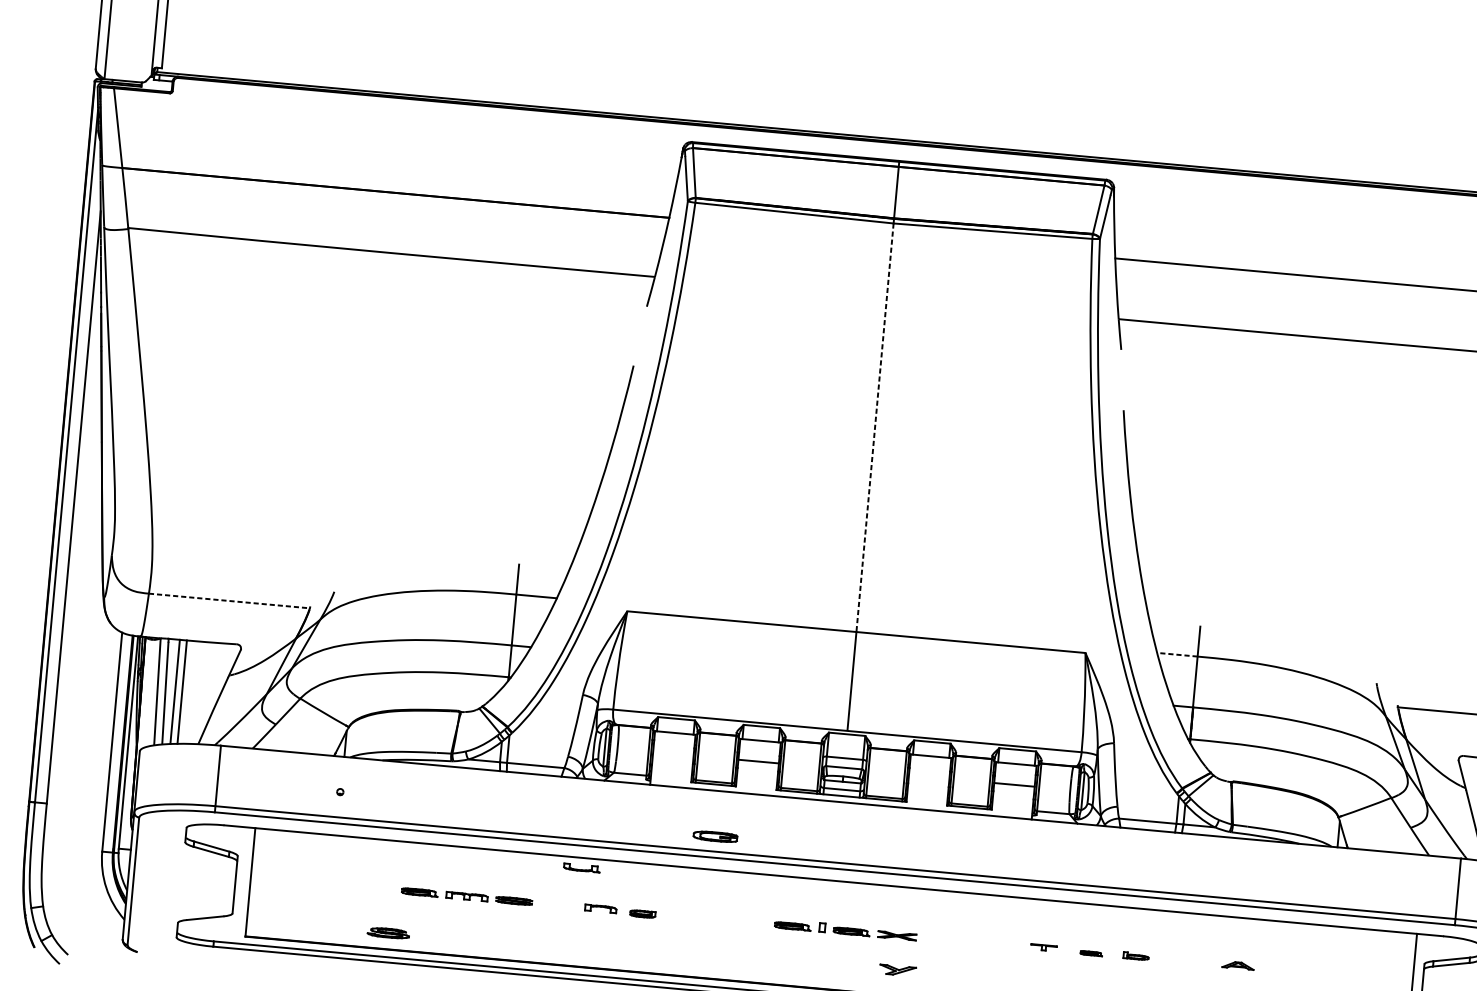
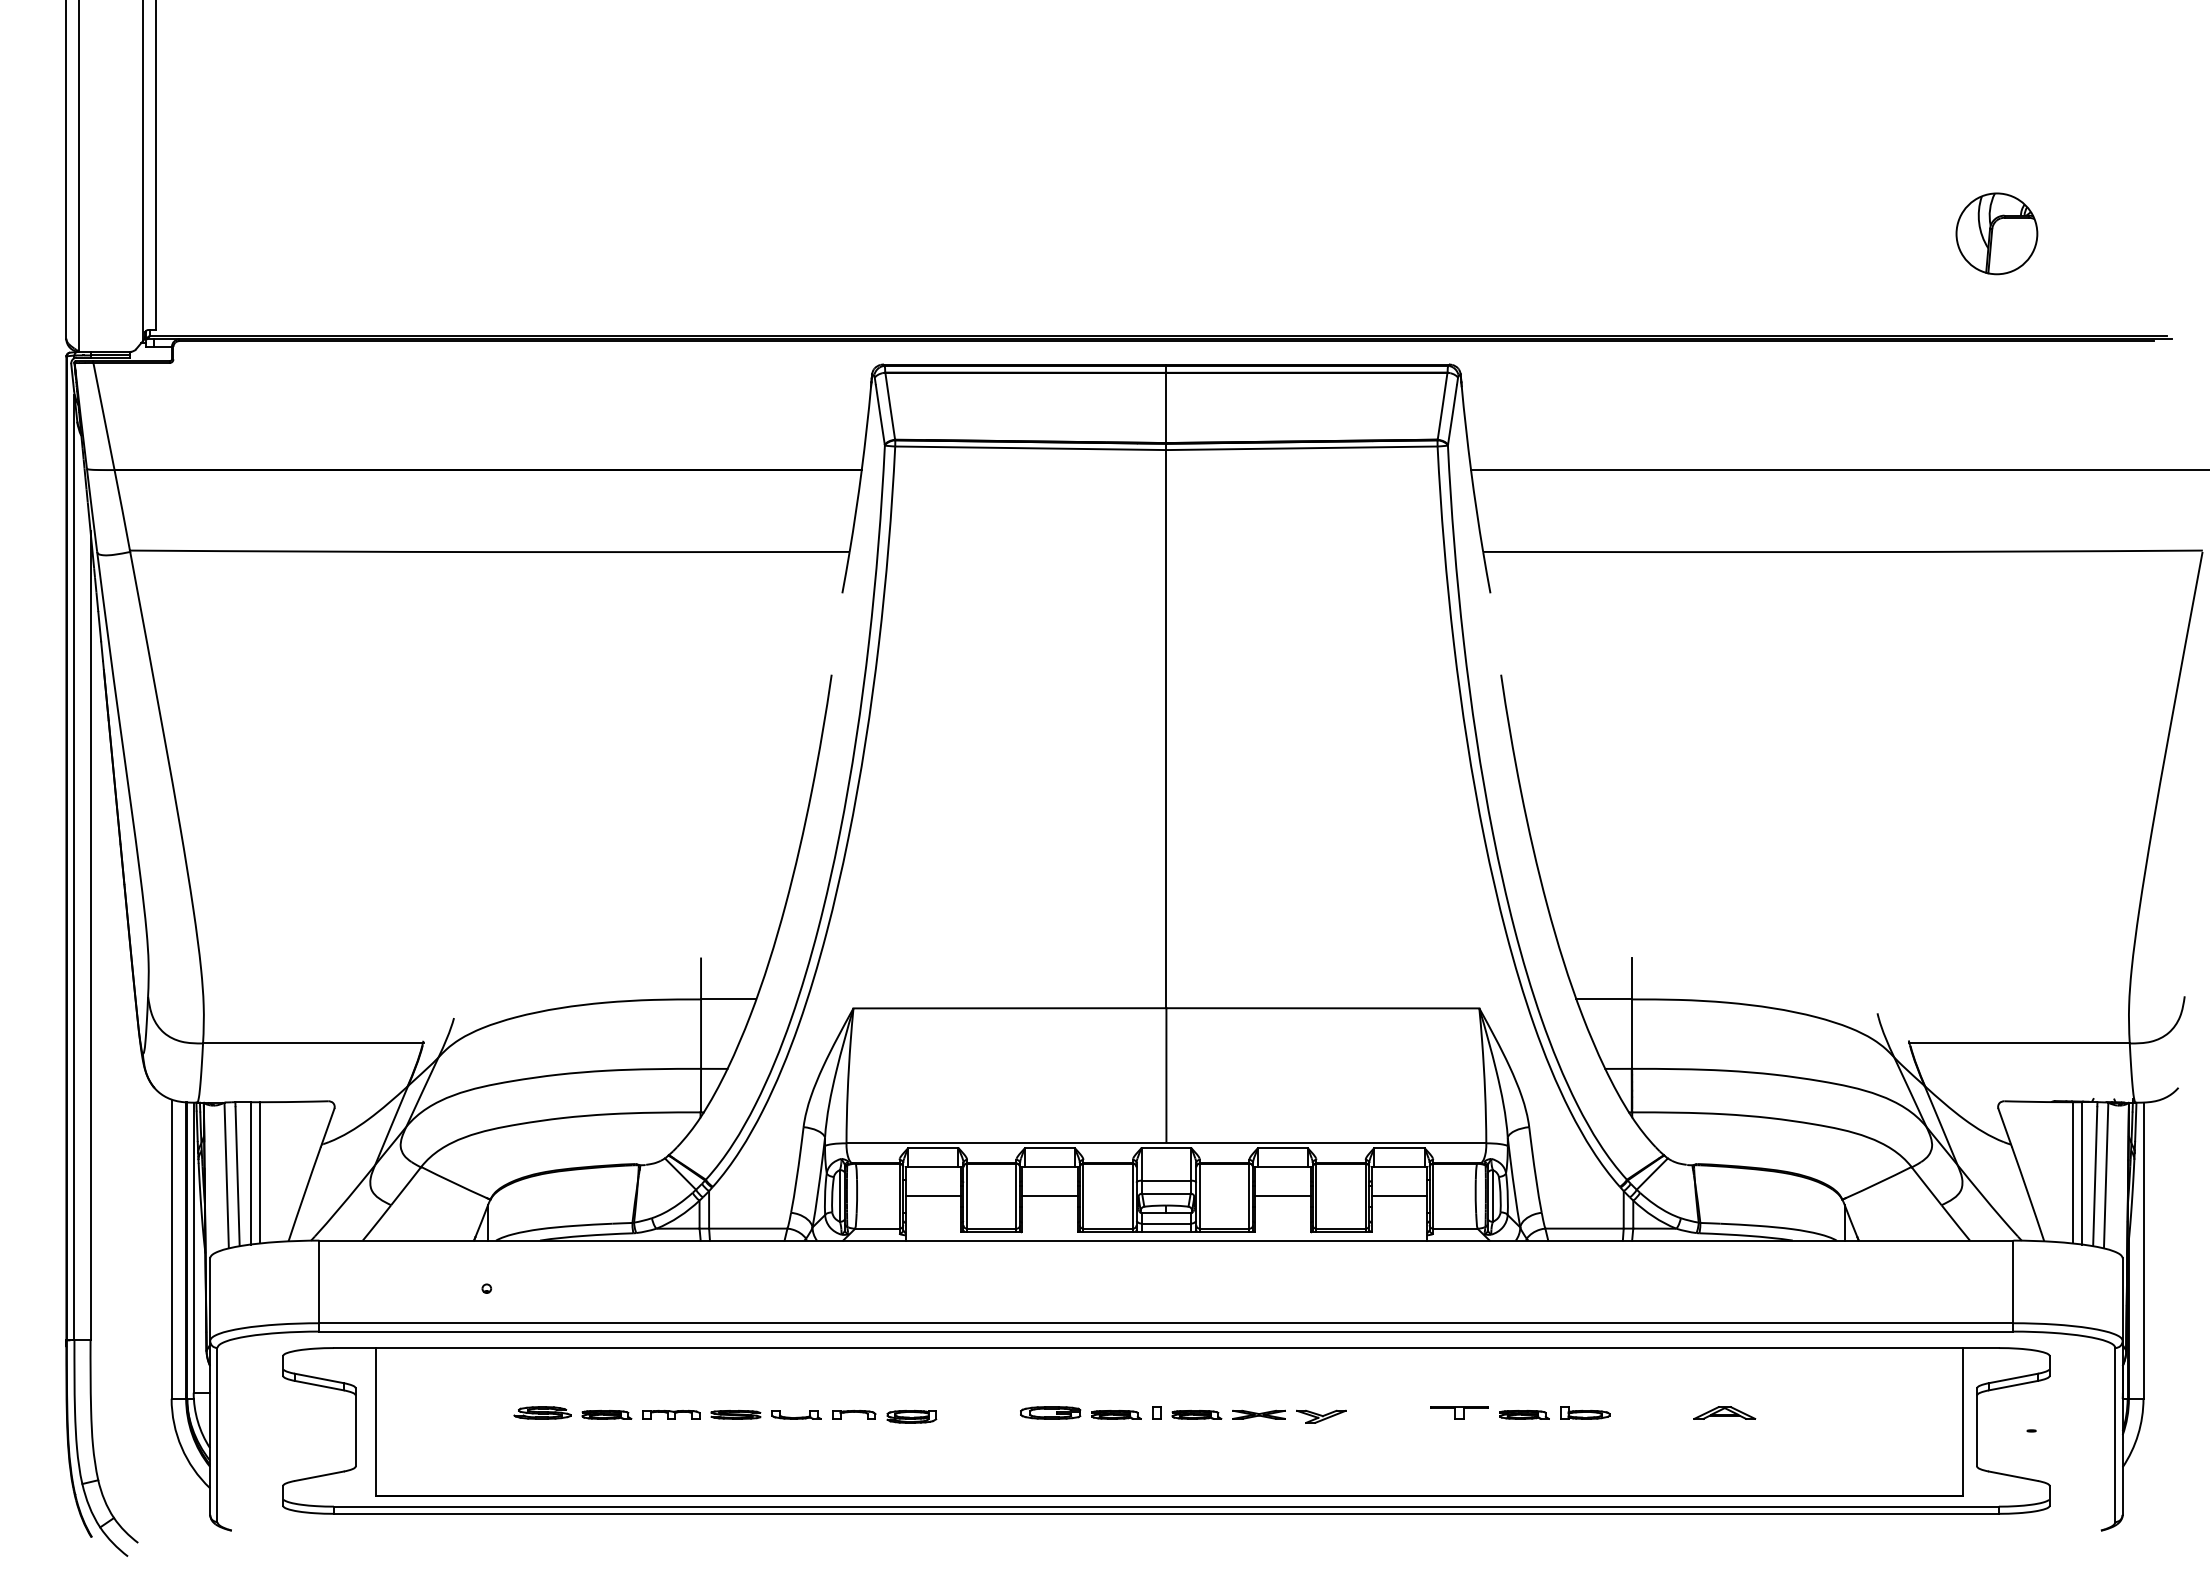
line: (875, 428) -> (1166, 729), dashed -> solid
line: (229, 601) -> (313, 1043), dashed -> solid
line: (1177, 654) -> (1604, 999), dashed -> solid
line: (673, 753) -> (933, 1195), added
line: (928, 776) -> (1282, 1195), added
part: (715, 836) -> (1050, 1412), moved
part: (581, 867) -> (796, 1414), moved
part: (642, 913) -> (911, 1416), size x1.43
part: (388, 932) -> (542, 1412), moved
part: (1044, 947) -> (1459, 1412), size x1.67
part: (1091, 953) -> (1524, 1414), size x1.67
part: (1136, 955) -> (1585, 1412), size x1.43
part: (1238, 965) -> (1724, 1412), size x1.43
part: (898, 970) -> (1321, 1416), moved

